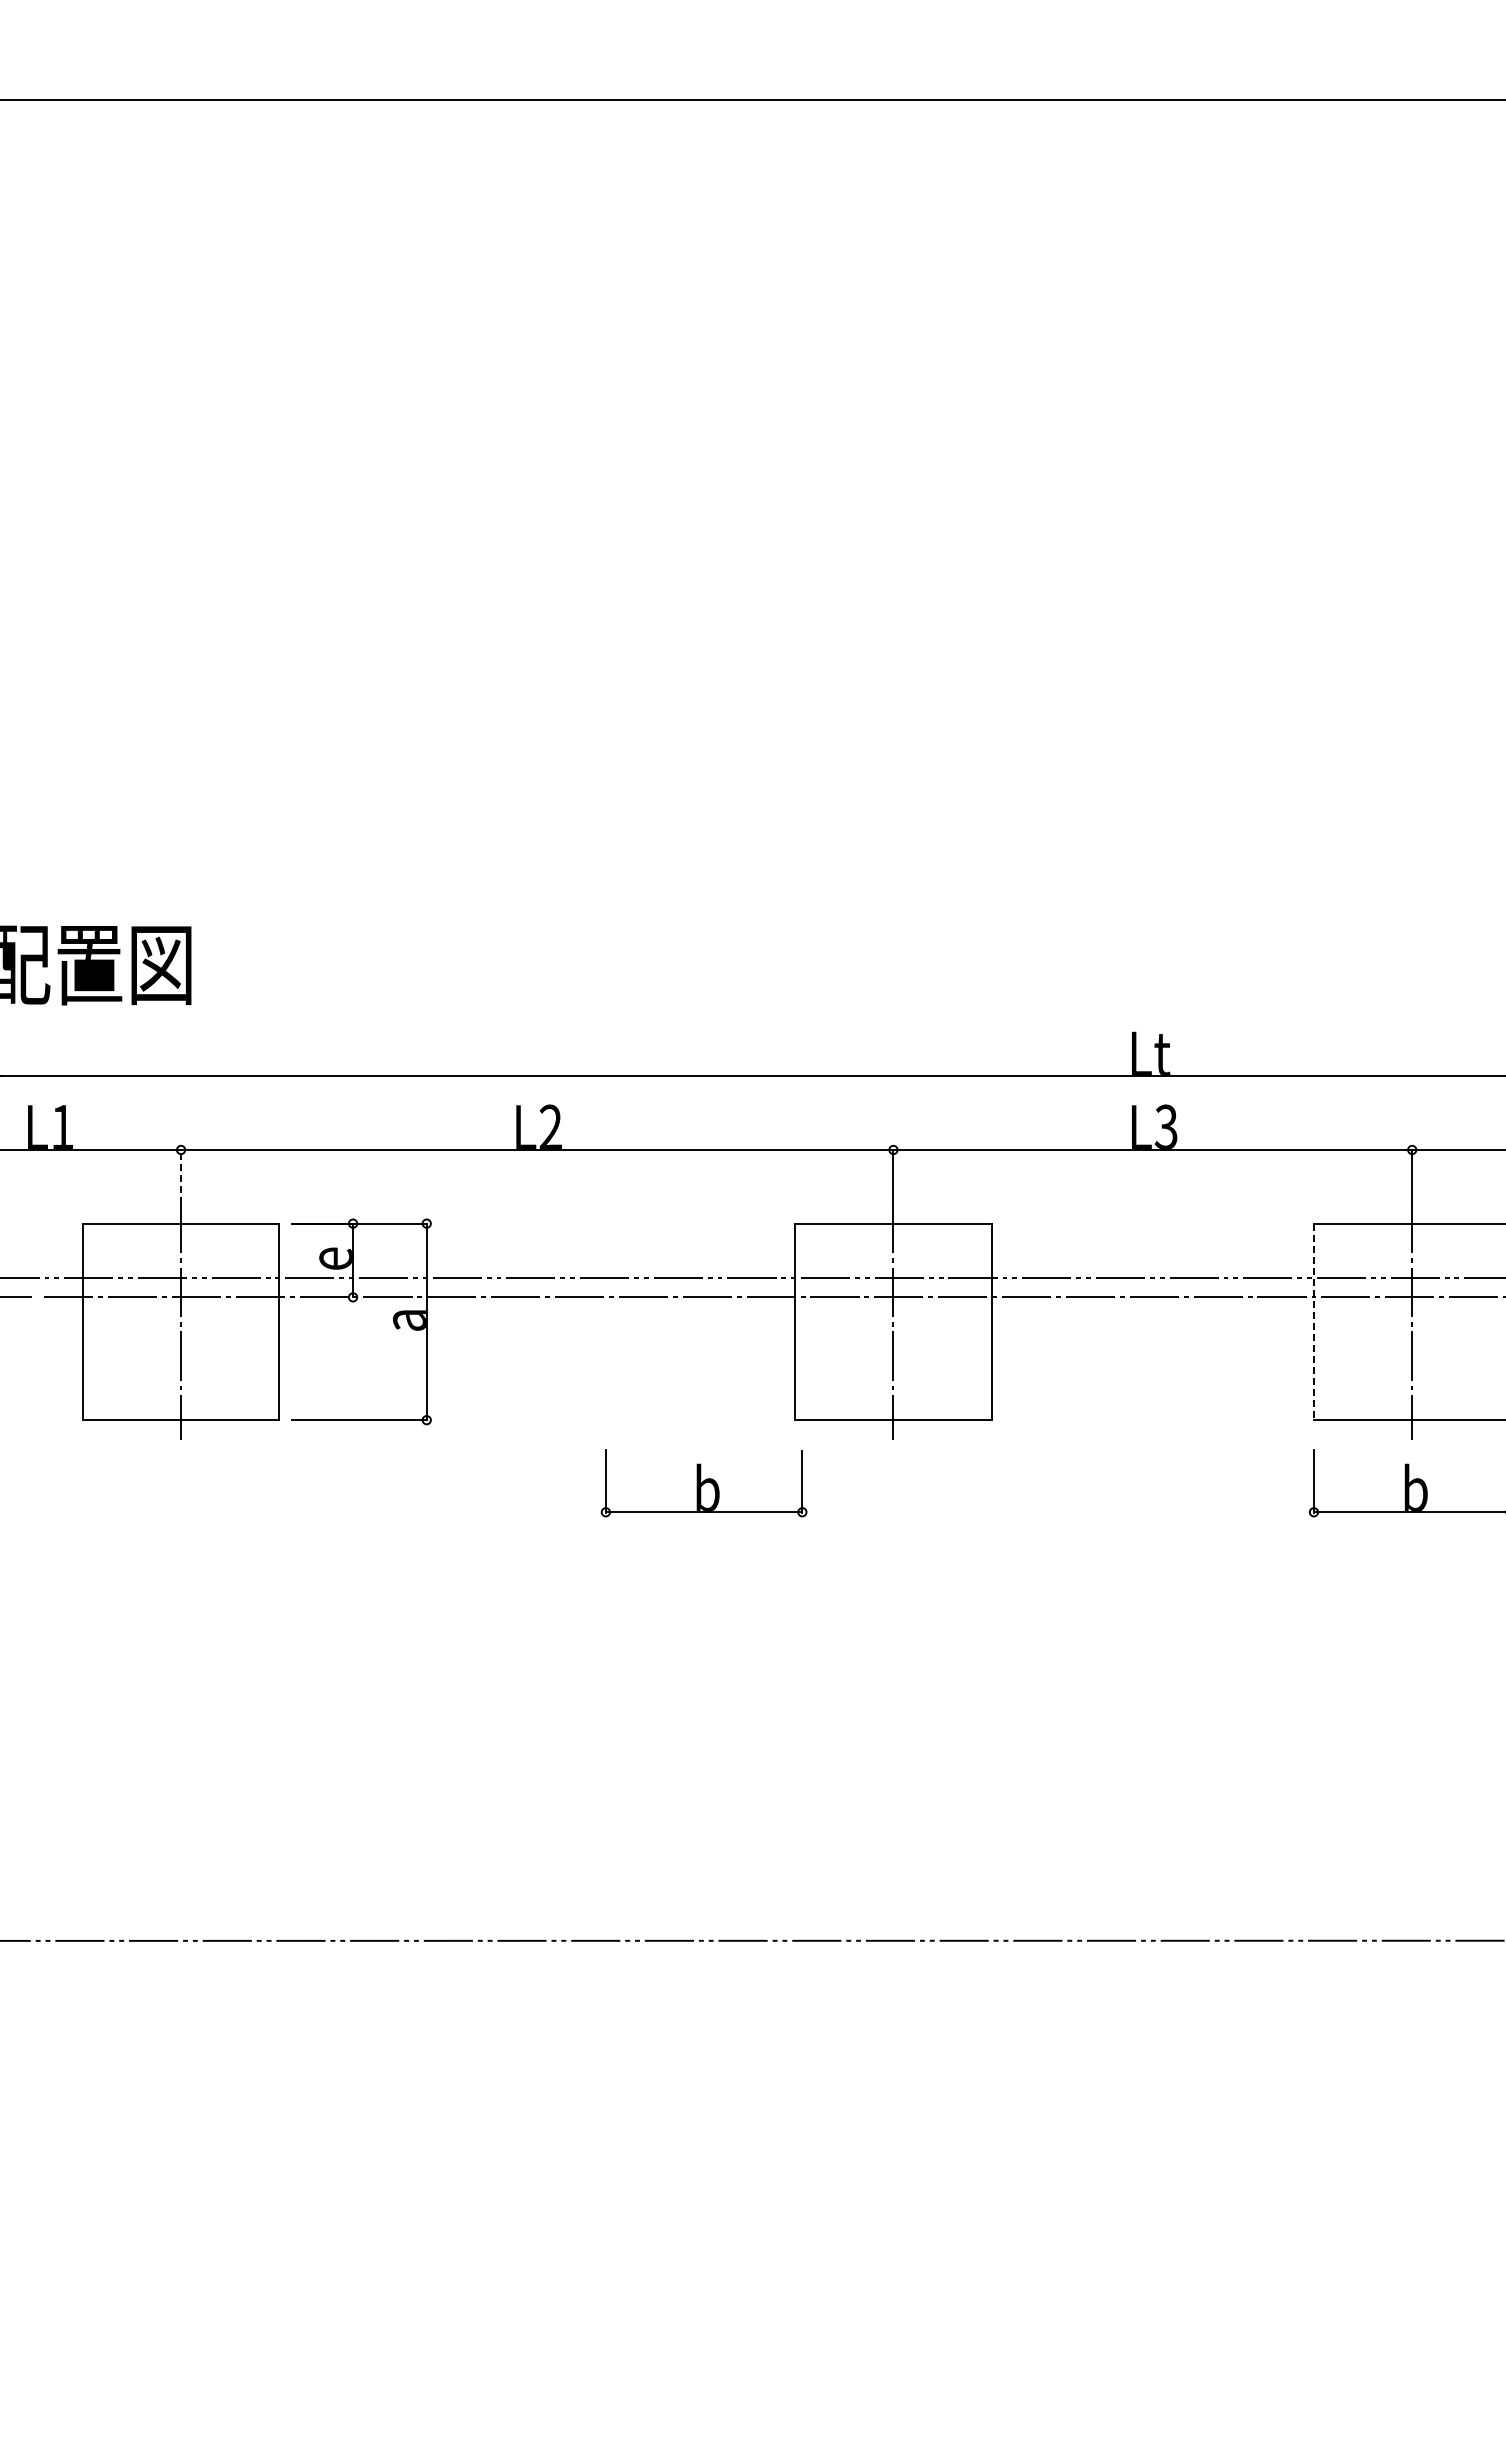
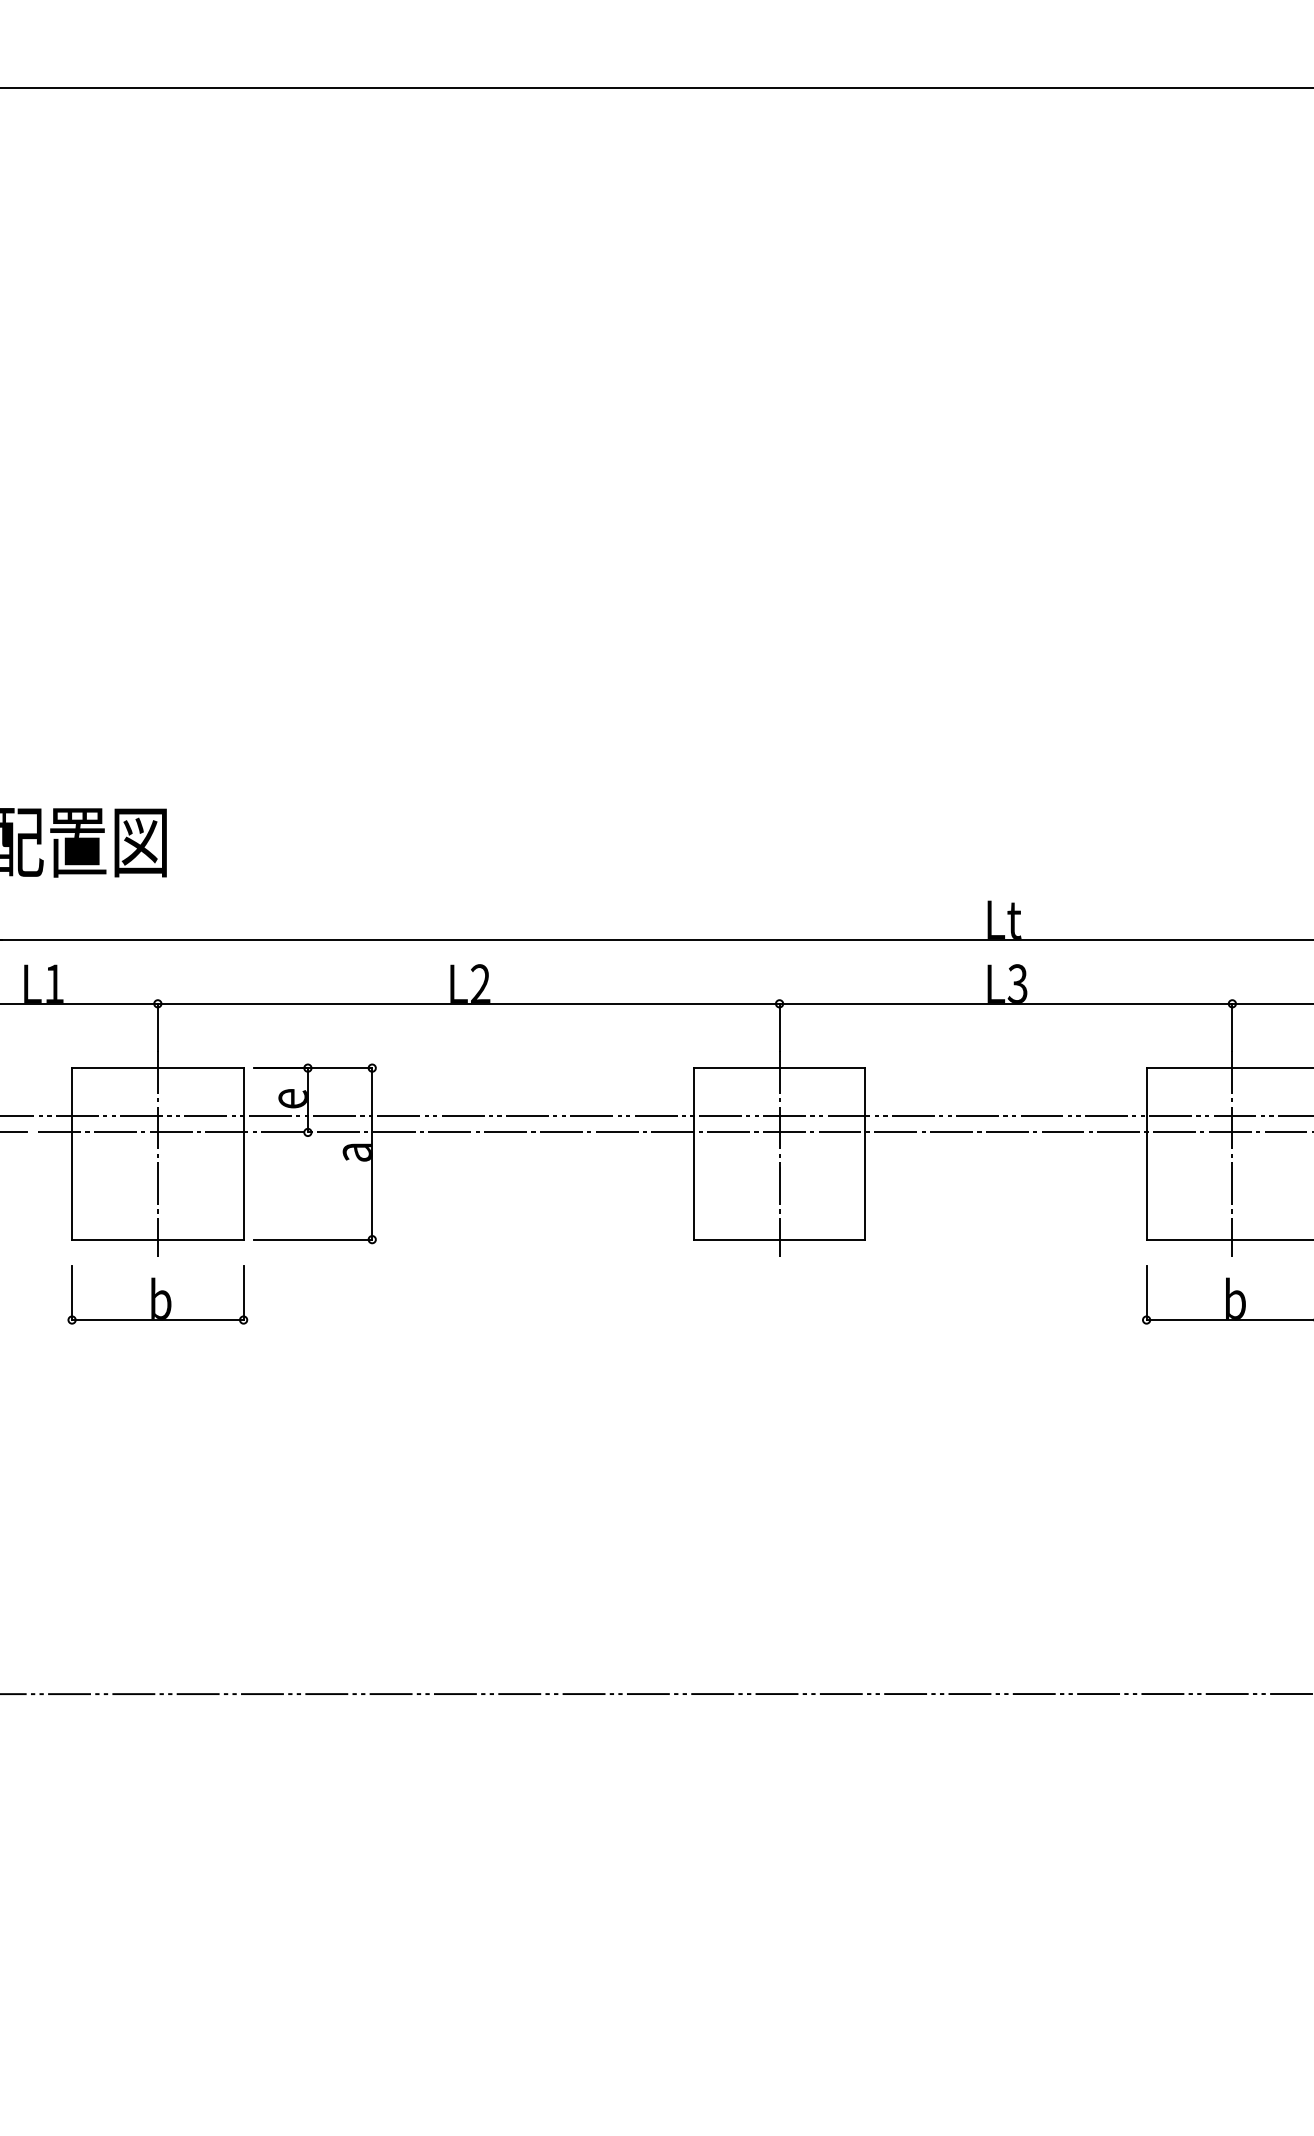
line: (181, 1176) -> (158, 1026), dashed -> solid
line: (1313, 1322) -> (1146, 1154), dashed -> solid
part: (703, 1483) -> (157, 1294), moved

